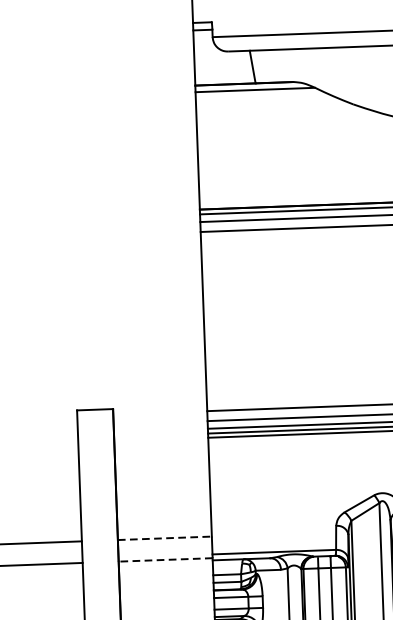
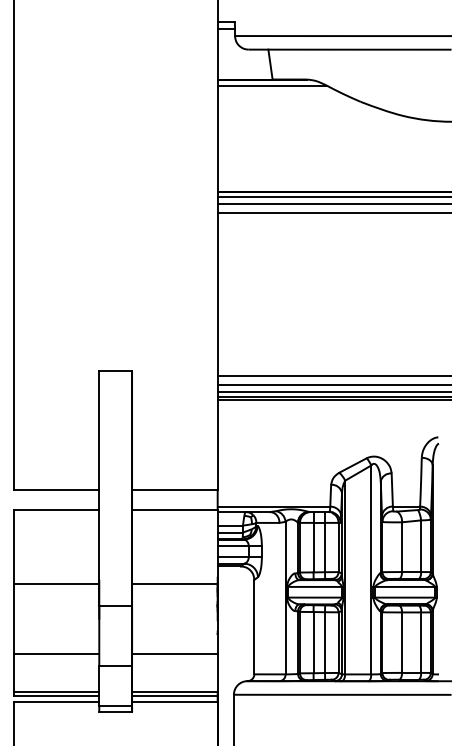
line: (164, 538) -> (174, 490), dashed -> solid
line: (165, 560) -> (174, 510), dashed -> solid

